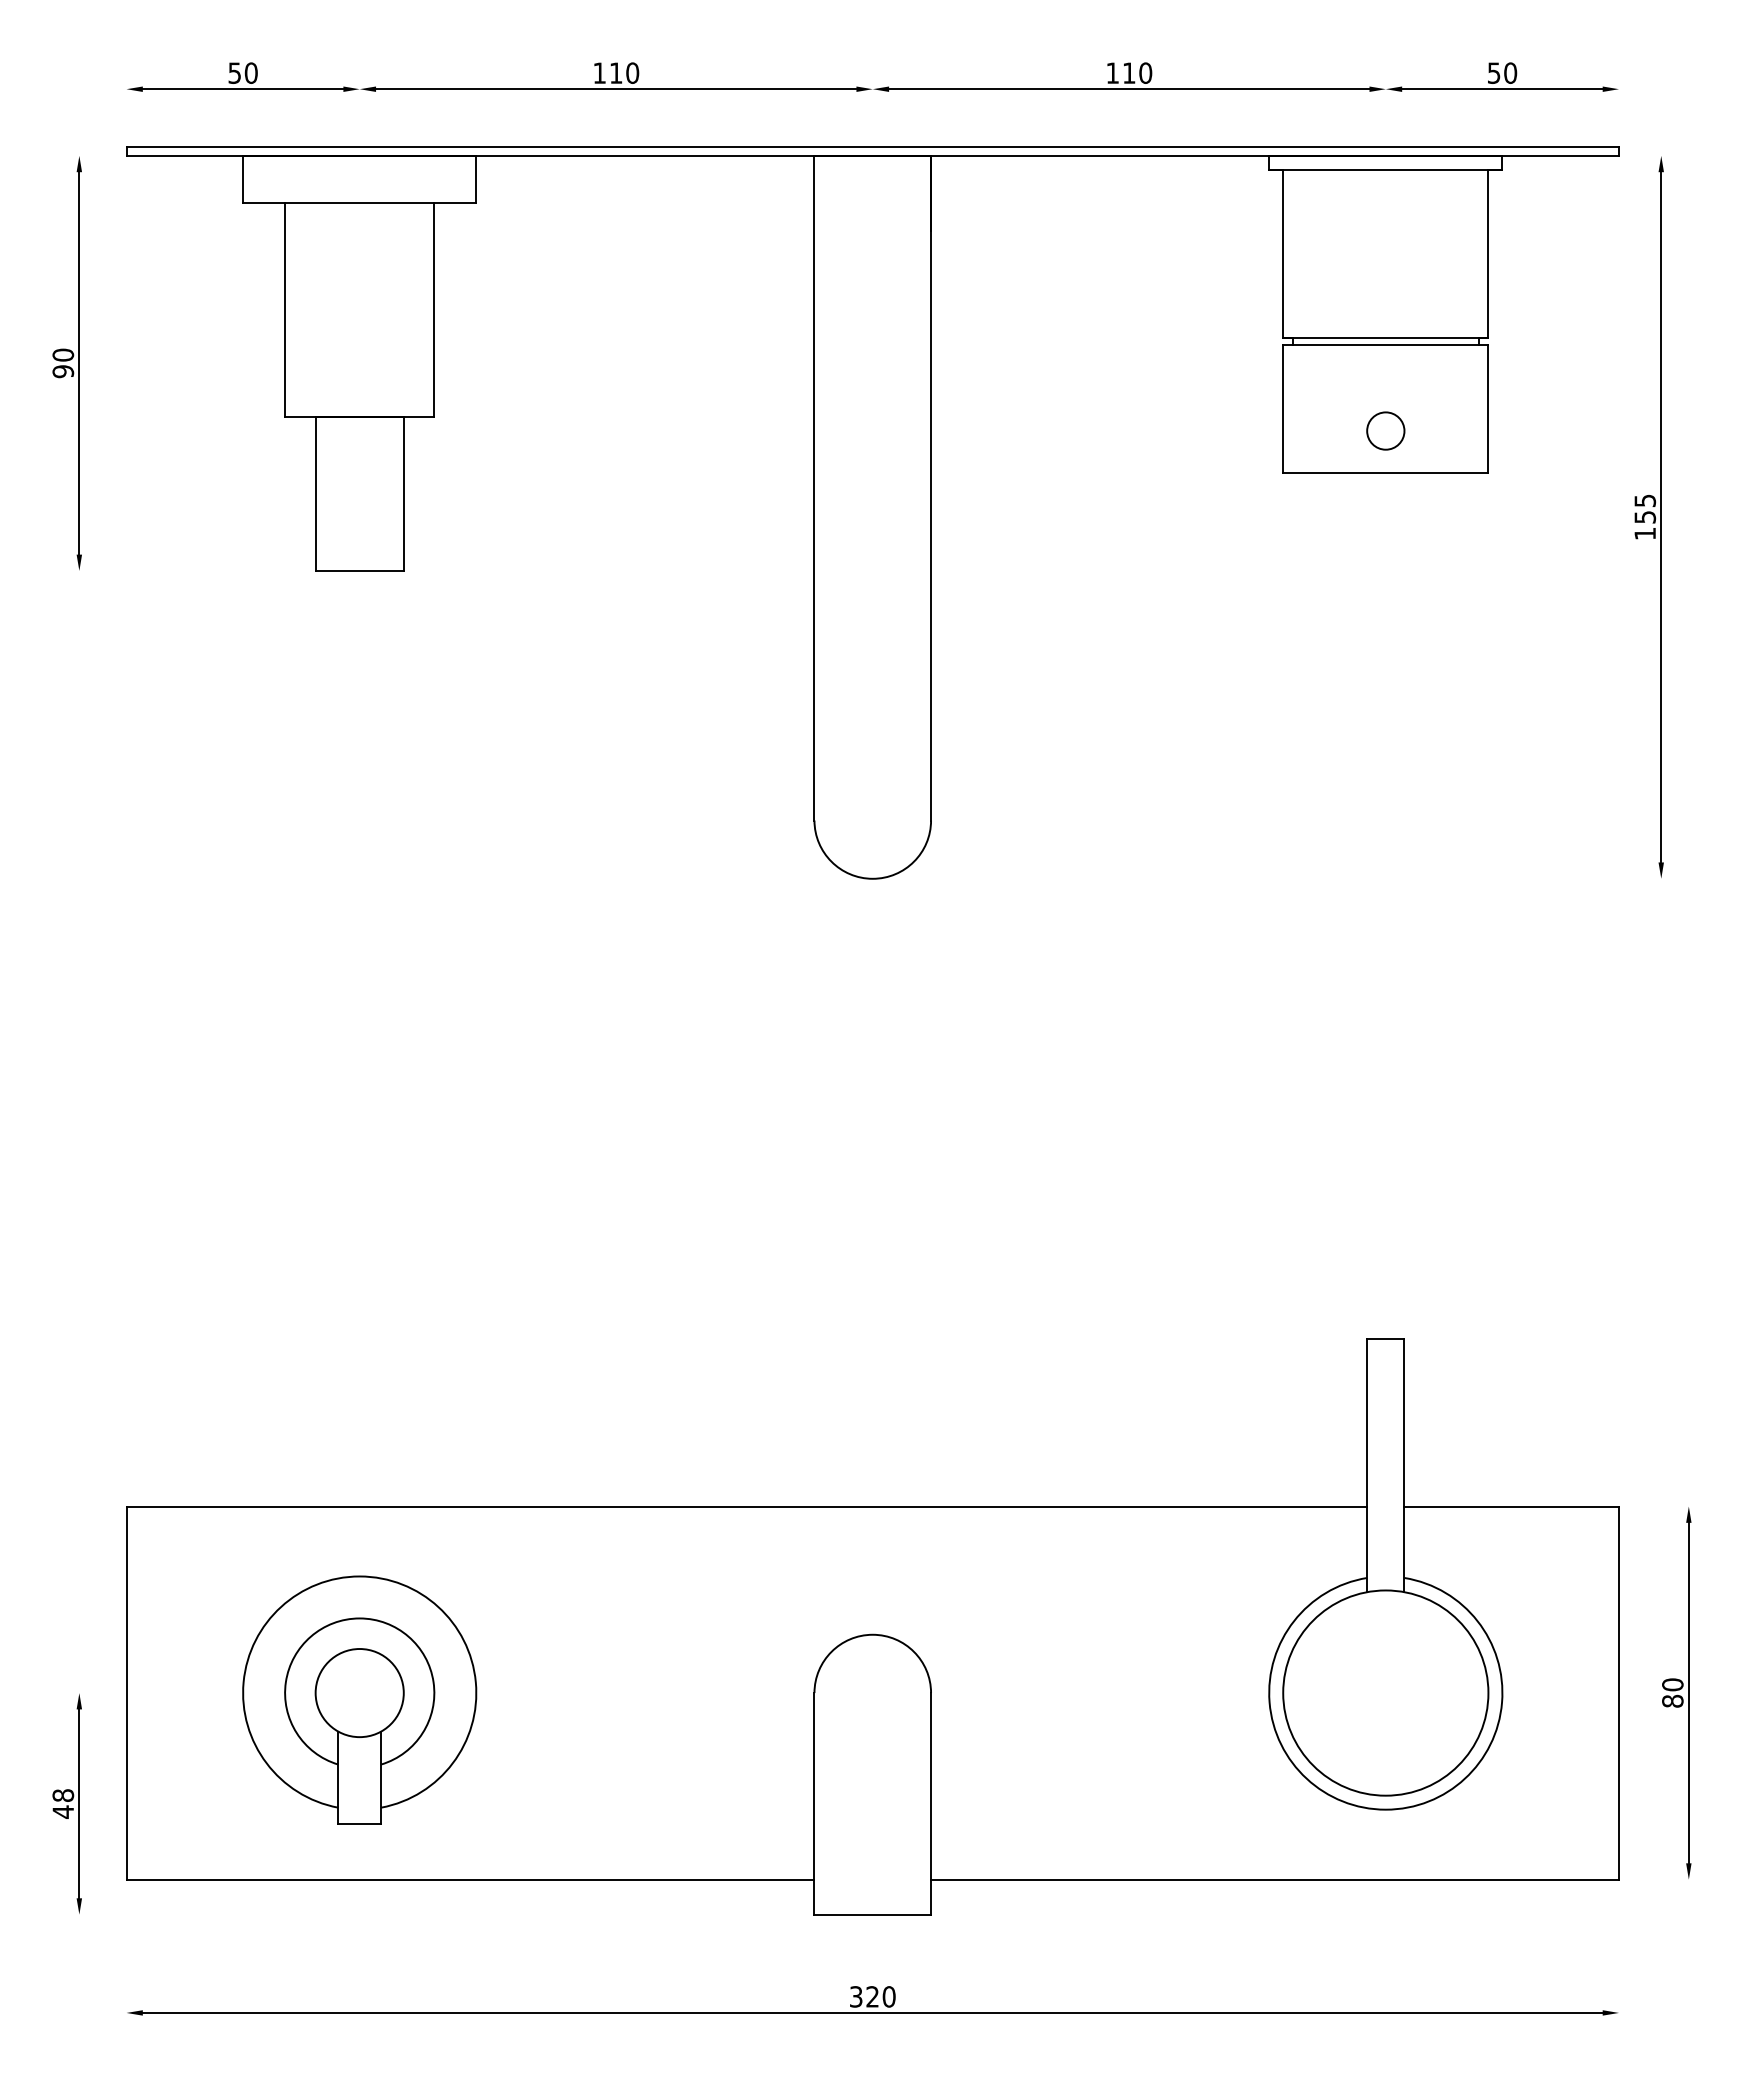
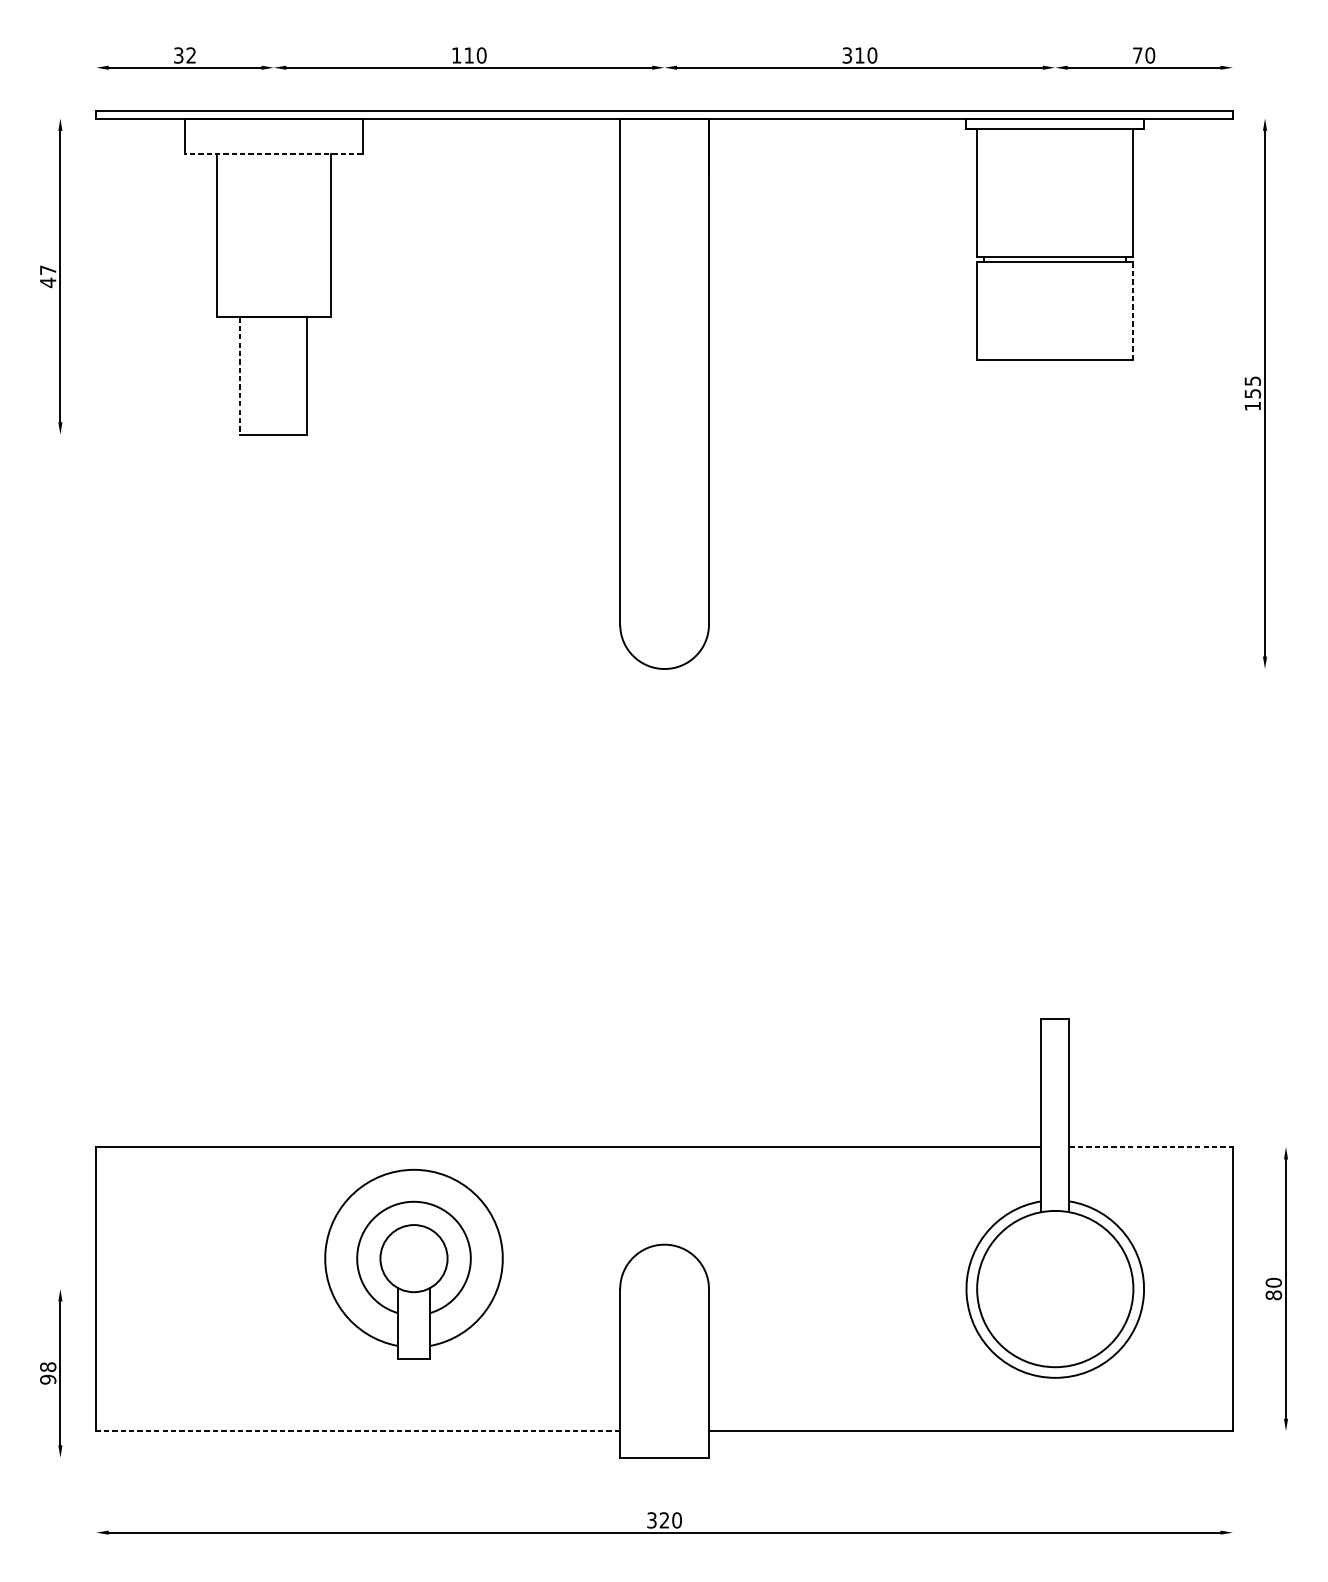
text: (243, 72) -> (185, 55), 50 -> 32
text: (1112, 72) -> (847, 55), 110 -> 310
text: (1494, 72) -> (1138, 55), 50 -> 70
line: (359, 202) -> (273, 154), solid -> dashed
text: (63, 363) -> (48, 276), 90 -> 47
line: (1488, 408) -> (1133, 310), solid -> dashed
circle: (1385, 430) -> (1055, 327), removed
line: (315, 494) -> (240, 376), solid -> dashed
line: (1512, 1506) -> (1151, 1147), solid -> dashed
part: (359, 1699) -> (413, 1263), moved
text: (63, 1811) -> (48, 1379), 48 -> 98
line: (470, 1879) -> (358, 1431), solid -> dashed

